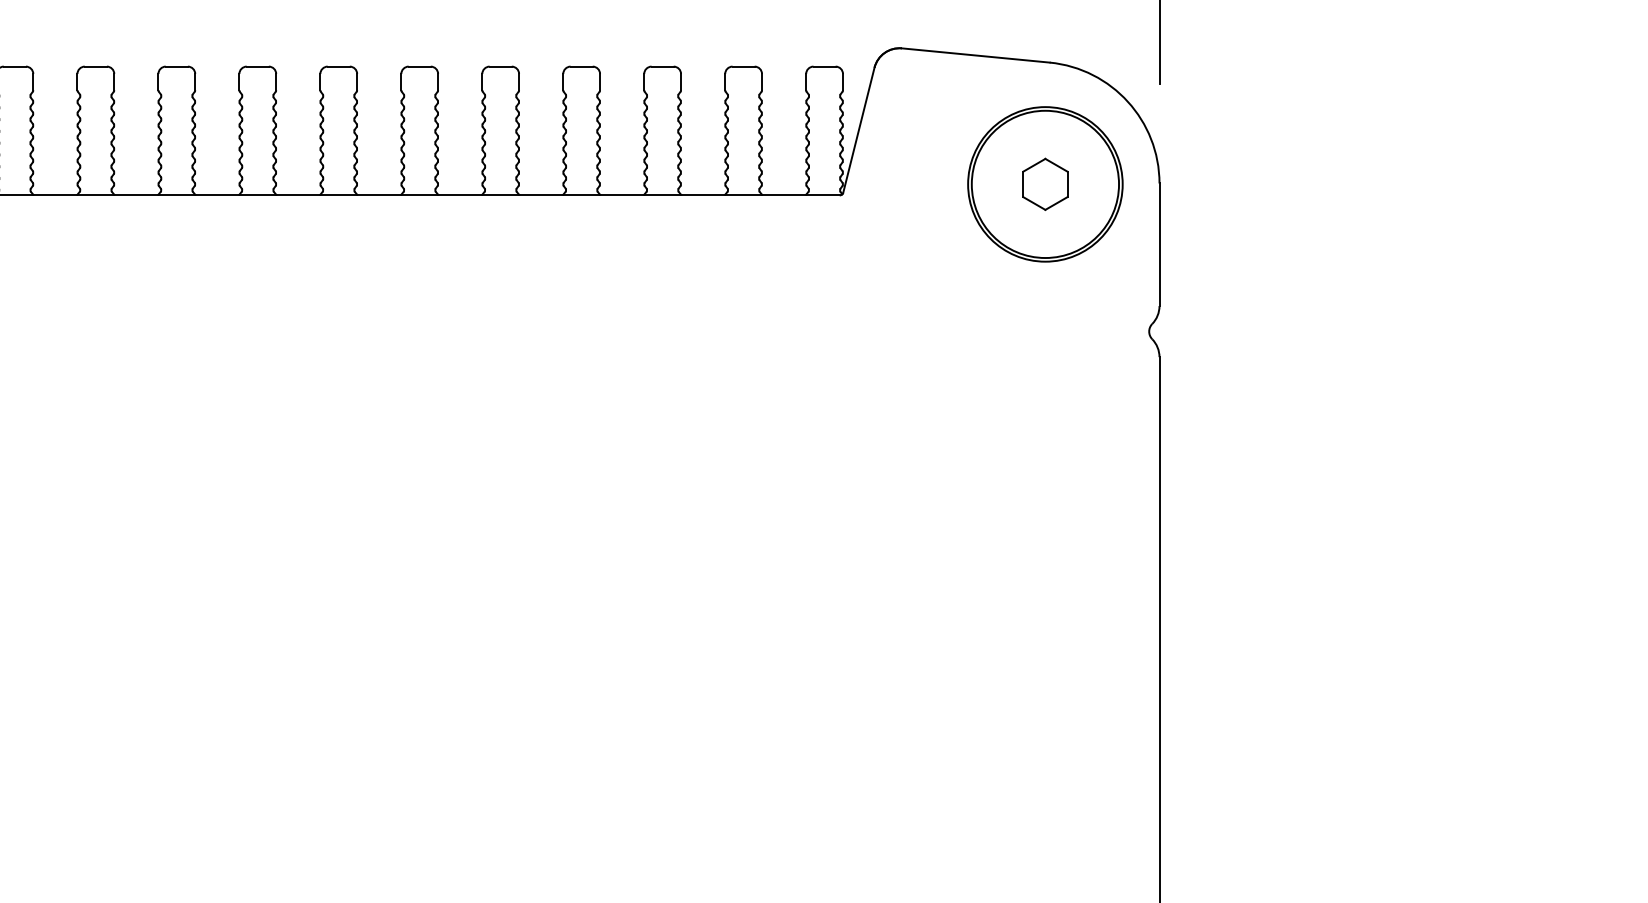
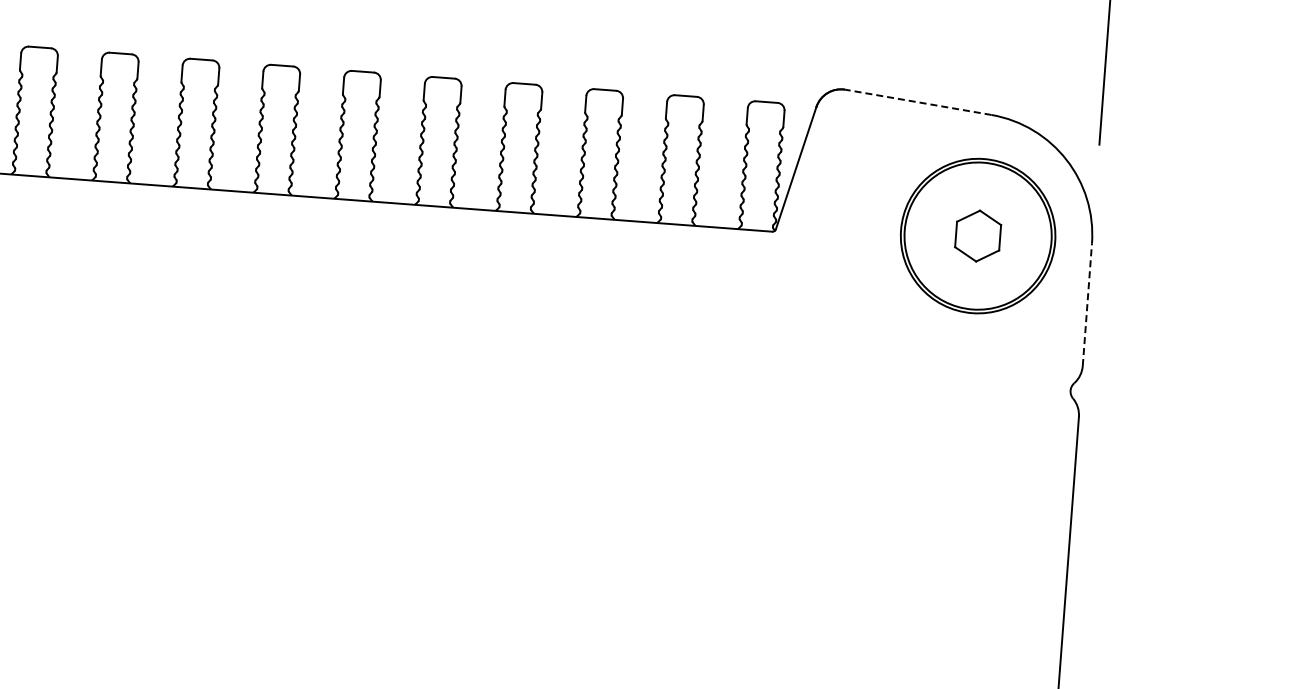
line: (975, 55) -> (918, 102), solid -> dashed
line: (1159, 244) -> (1087, 304), solid -> dashed

